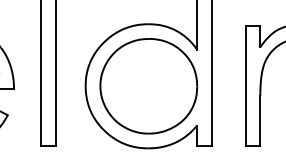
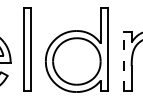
line: (245, 86) -> (124, 61), solid -> dashed

